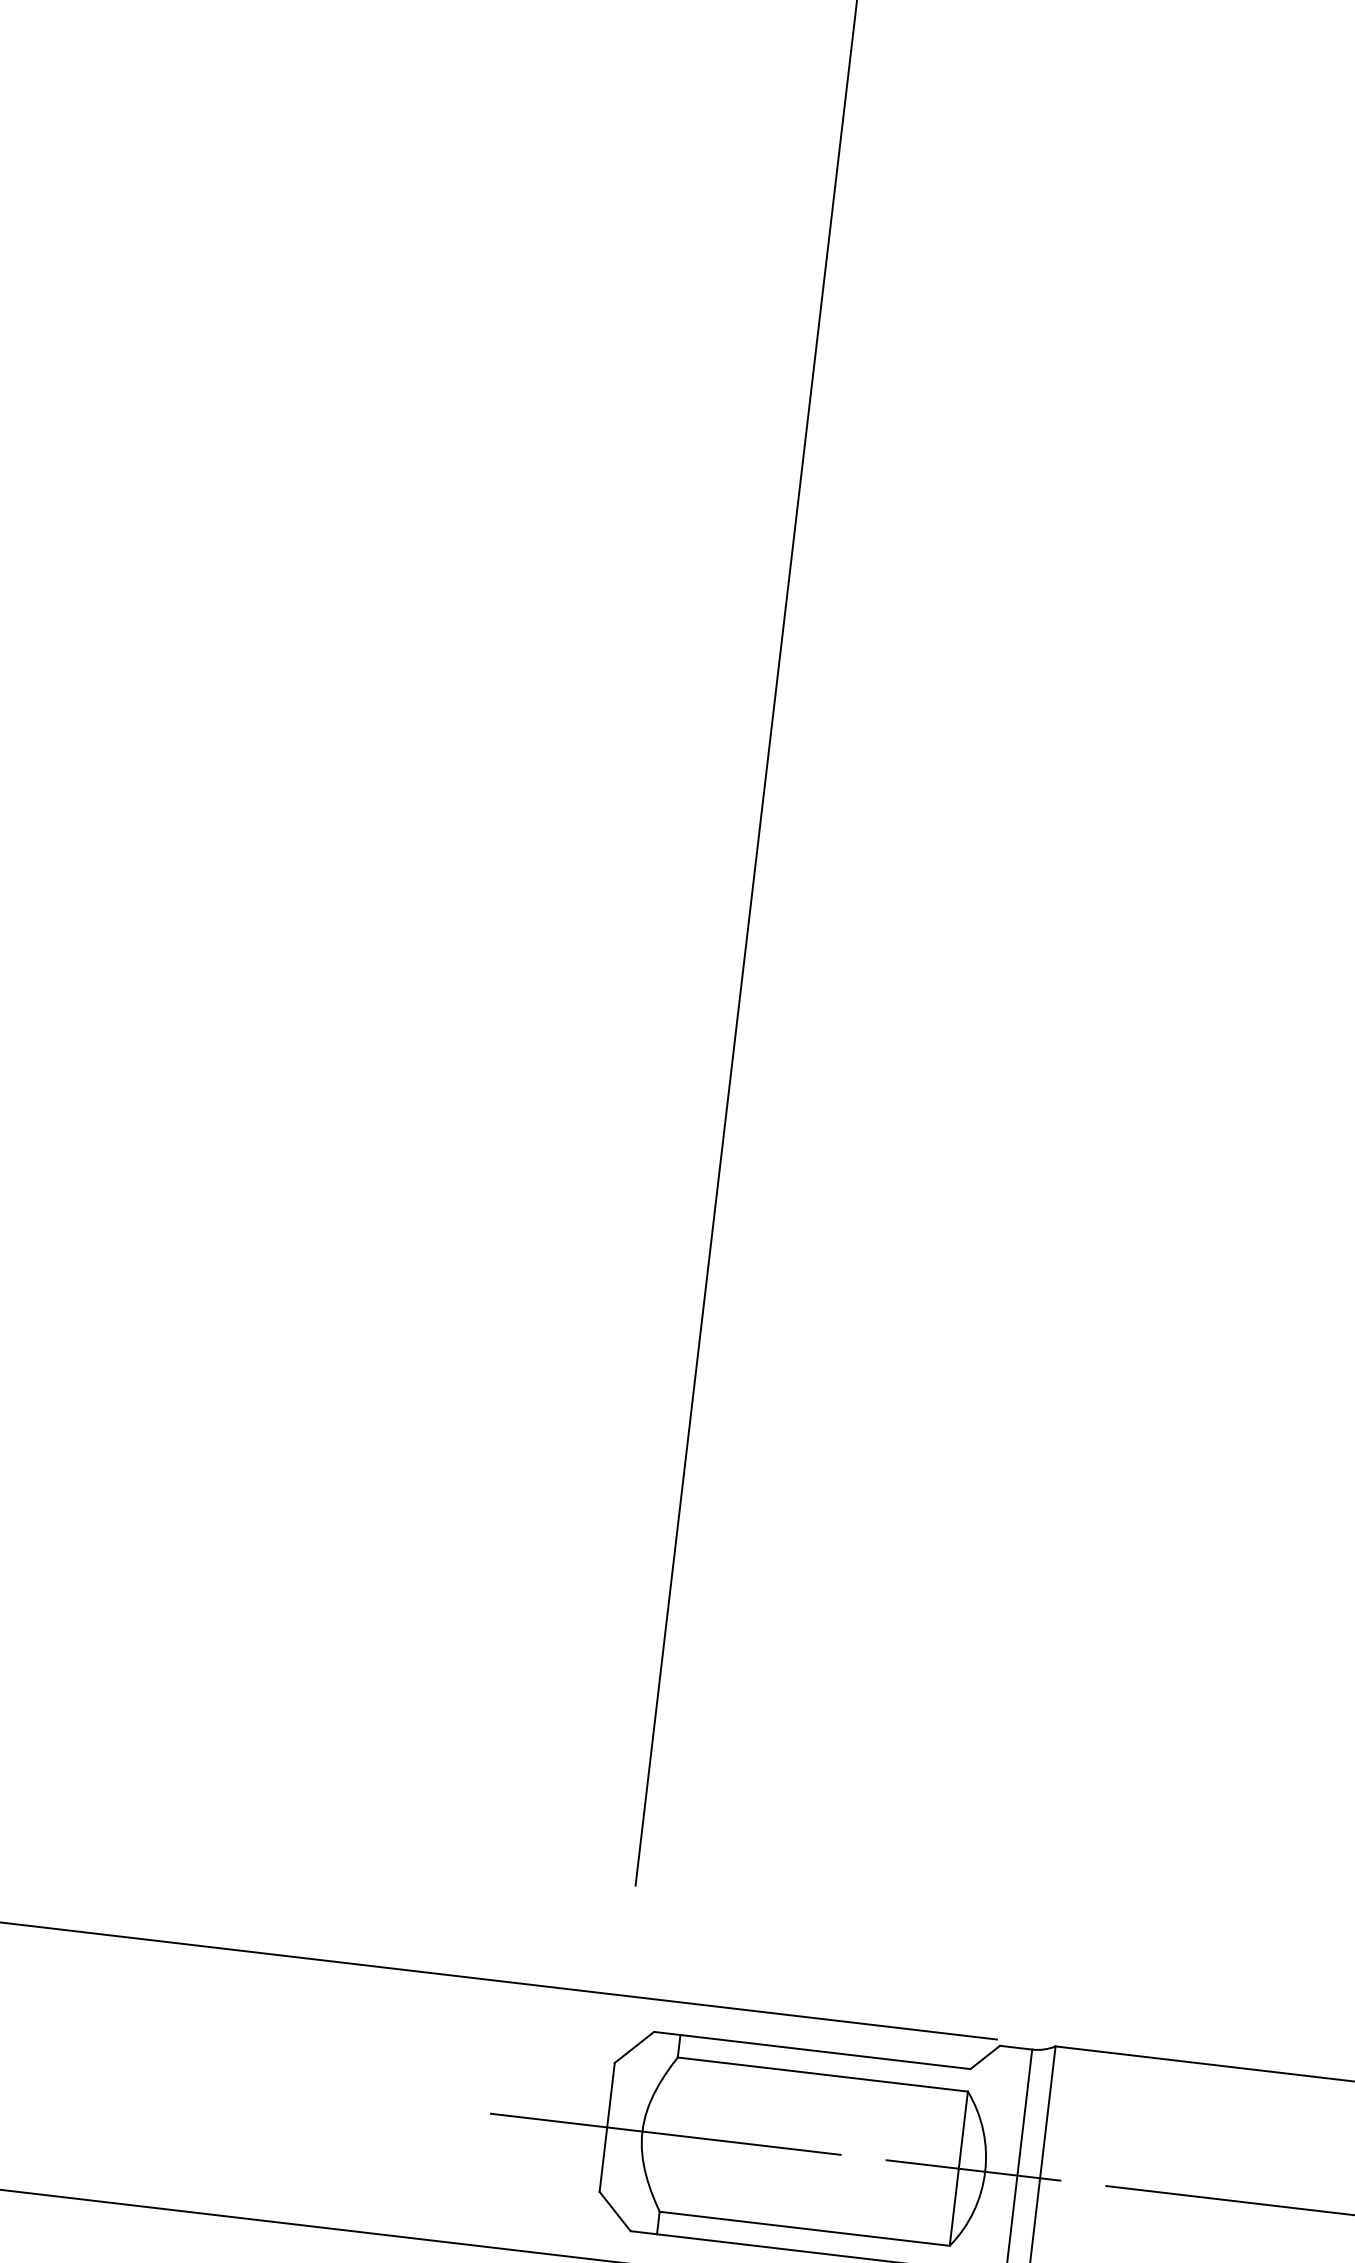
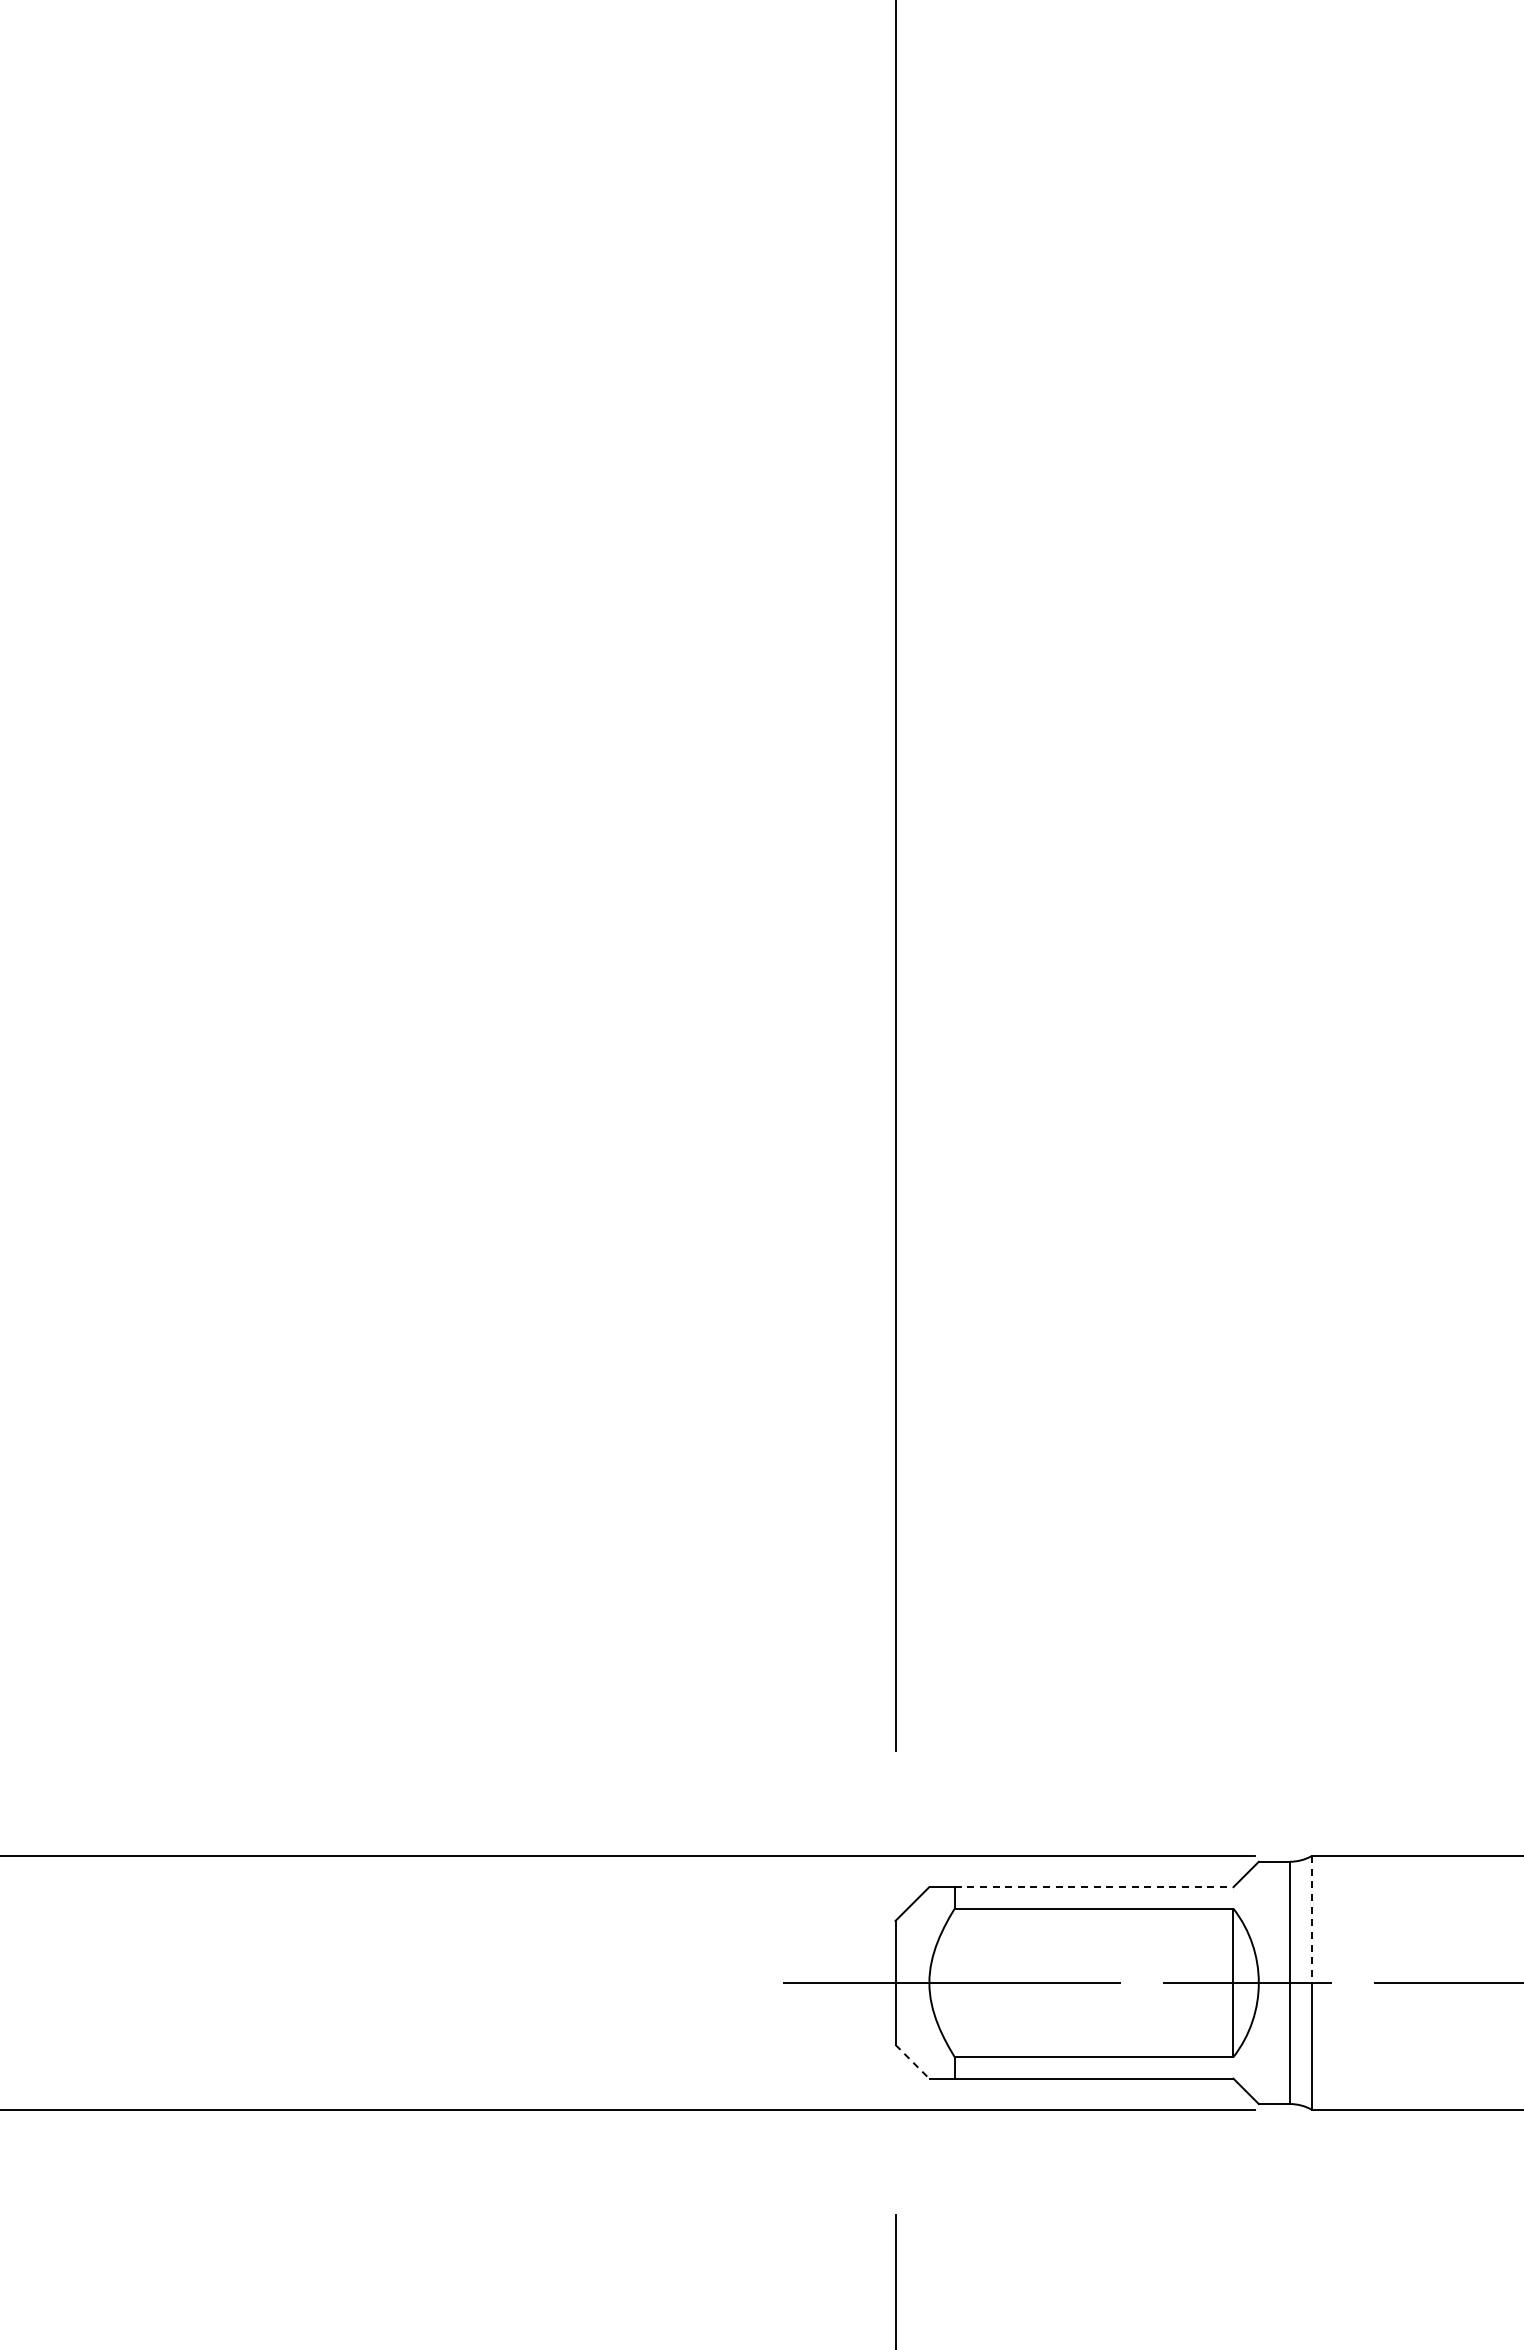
line: (825, 2052) -> (1094, 1887), solid -> dashed
line: (1047, 2113) -> (1311, 1920), solid -> dashed
line: (615, 2211) -> (912, 2061), solid -> dashed

